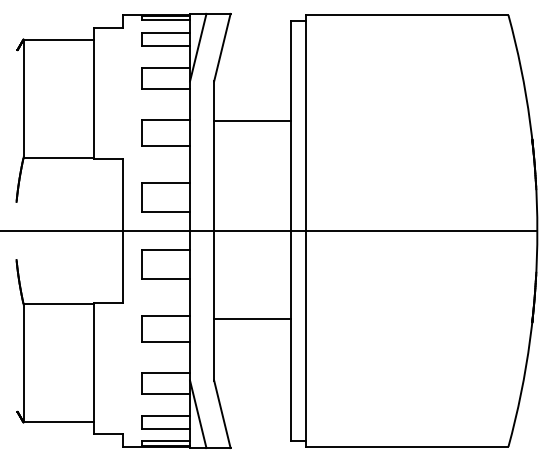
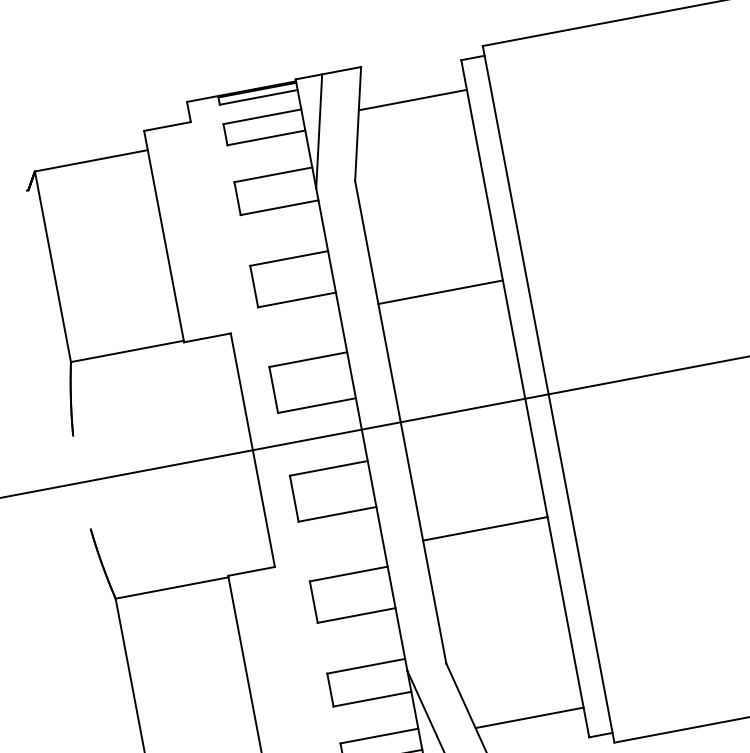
line: (257, 39) -> (412, 100), added
line: (252, 120) -> (440, 292), moved
line: (252, 319) -> (485, 529), moved
line: (257, 422) -> (529, 718), added

